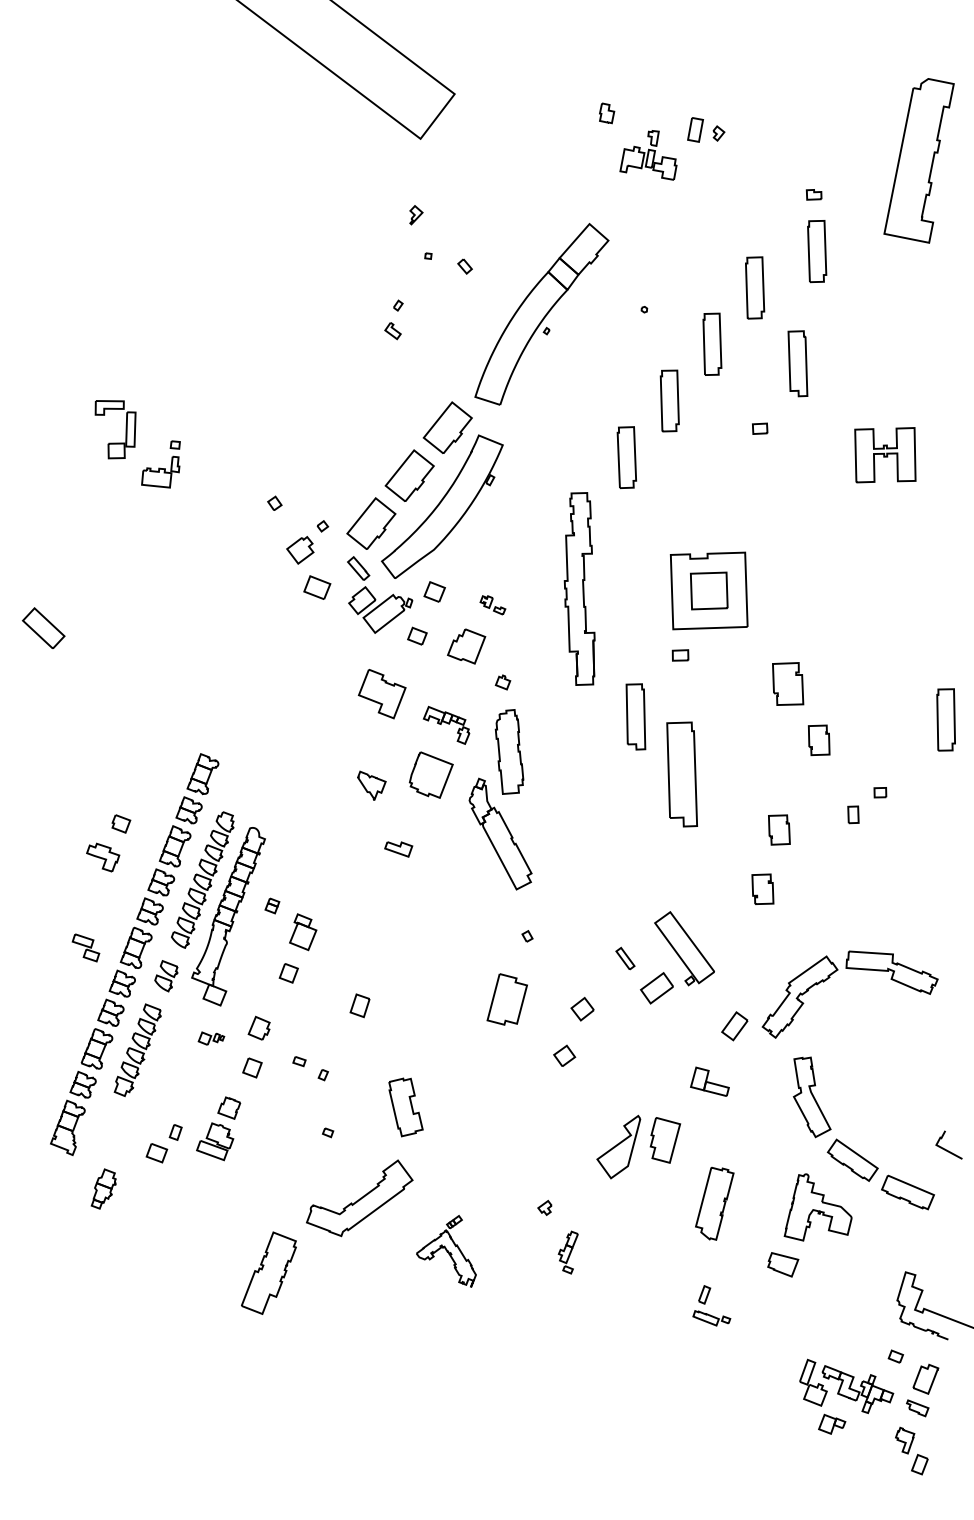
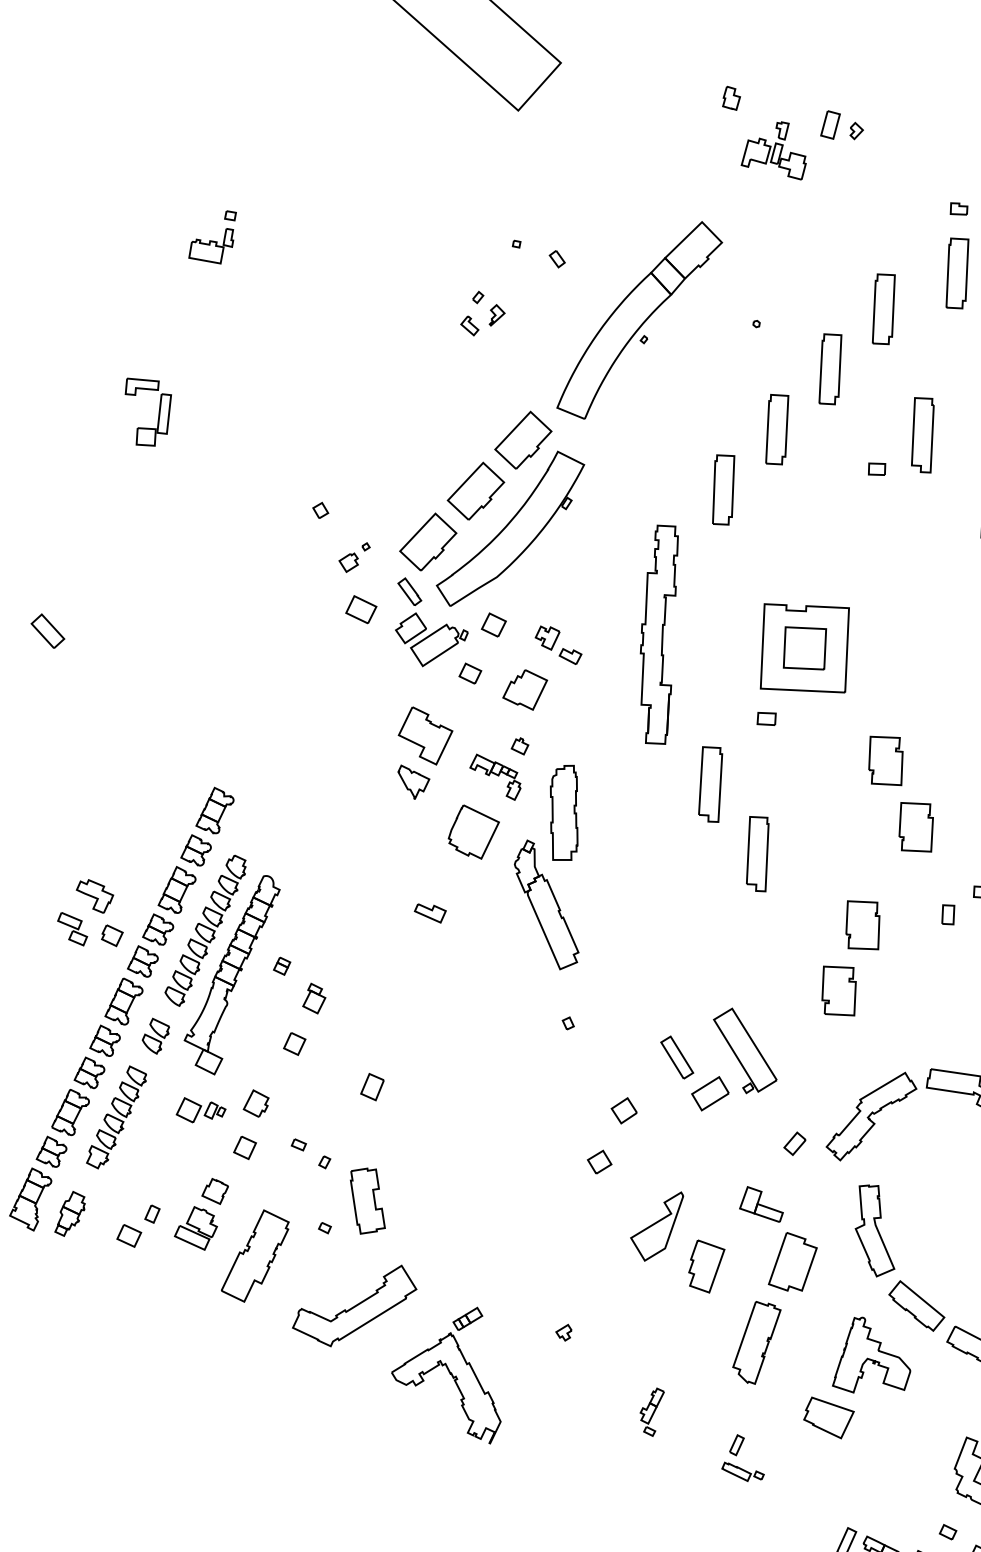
part: (416, 215) -> (497, 315), moved
part: (797, 363) -> (922, 434), moved
part: (160, 464) -> (211, 236), moved
part: (307, 541) -> (354, 556), size x0.62
part: (492, 605) -> (558, 645), size x1.67
part: (43, 627) -> (47, 630), size x0.71
part: (502, 682) -> (519, 746), moved
part: (818, 740) -> (915, 827), size x1.43
part: (681, 774) -> (757, 853), size x0.62
part: (371, 785) -> (412, 782), moved
part: (121, 823) -> (112, 935), moved
part: (779, 829) -> (863, 924), size x1.43
part: (762, 889) -> (838, 991), size x1.43
part: (302, 931) -> (313, 997), size x0.71
part: (85, 947) -> (72, 928), moved
part: (625, 958) -> (677, 1057), size x1.67
part: (506, 999) -> (792, 1262), moved
part: (734, 1026) -> (794, 1143), size x0.71
part: (211, 1038) -> (201, 1110), size x1.67
part: (405, 1107) -> (367, 1201), moved
part: (618, 1146) -> (656, 1225), moved
part: (103, 1188) -> (70, 1213), moved
part: (446, 1251) -> (448, 1373), size x1.67
part: (567, 1252) -> (650, 1411), moved
part: (782, 1264) -> (827, 1417), size x1.43
part: (268, 1272) -> (254, 1255), moved

